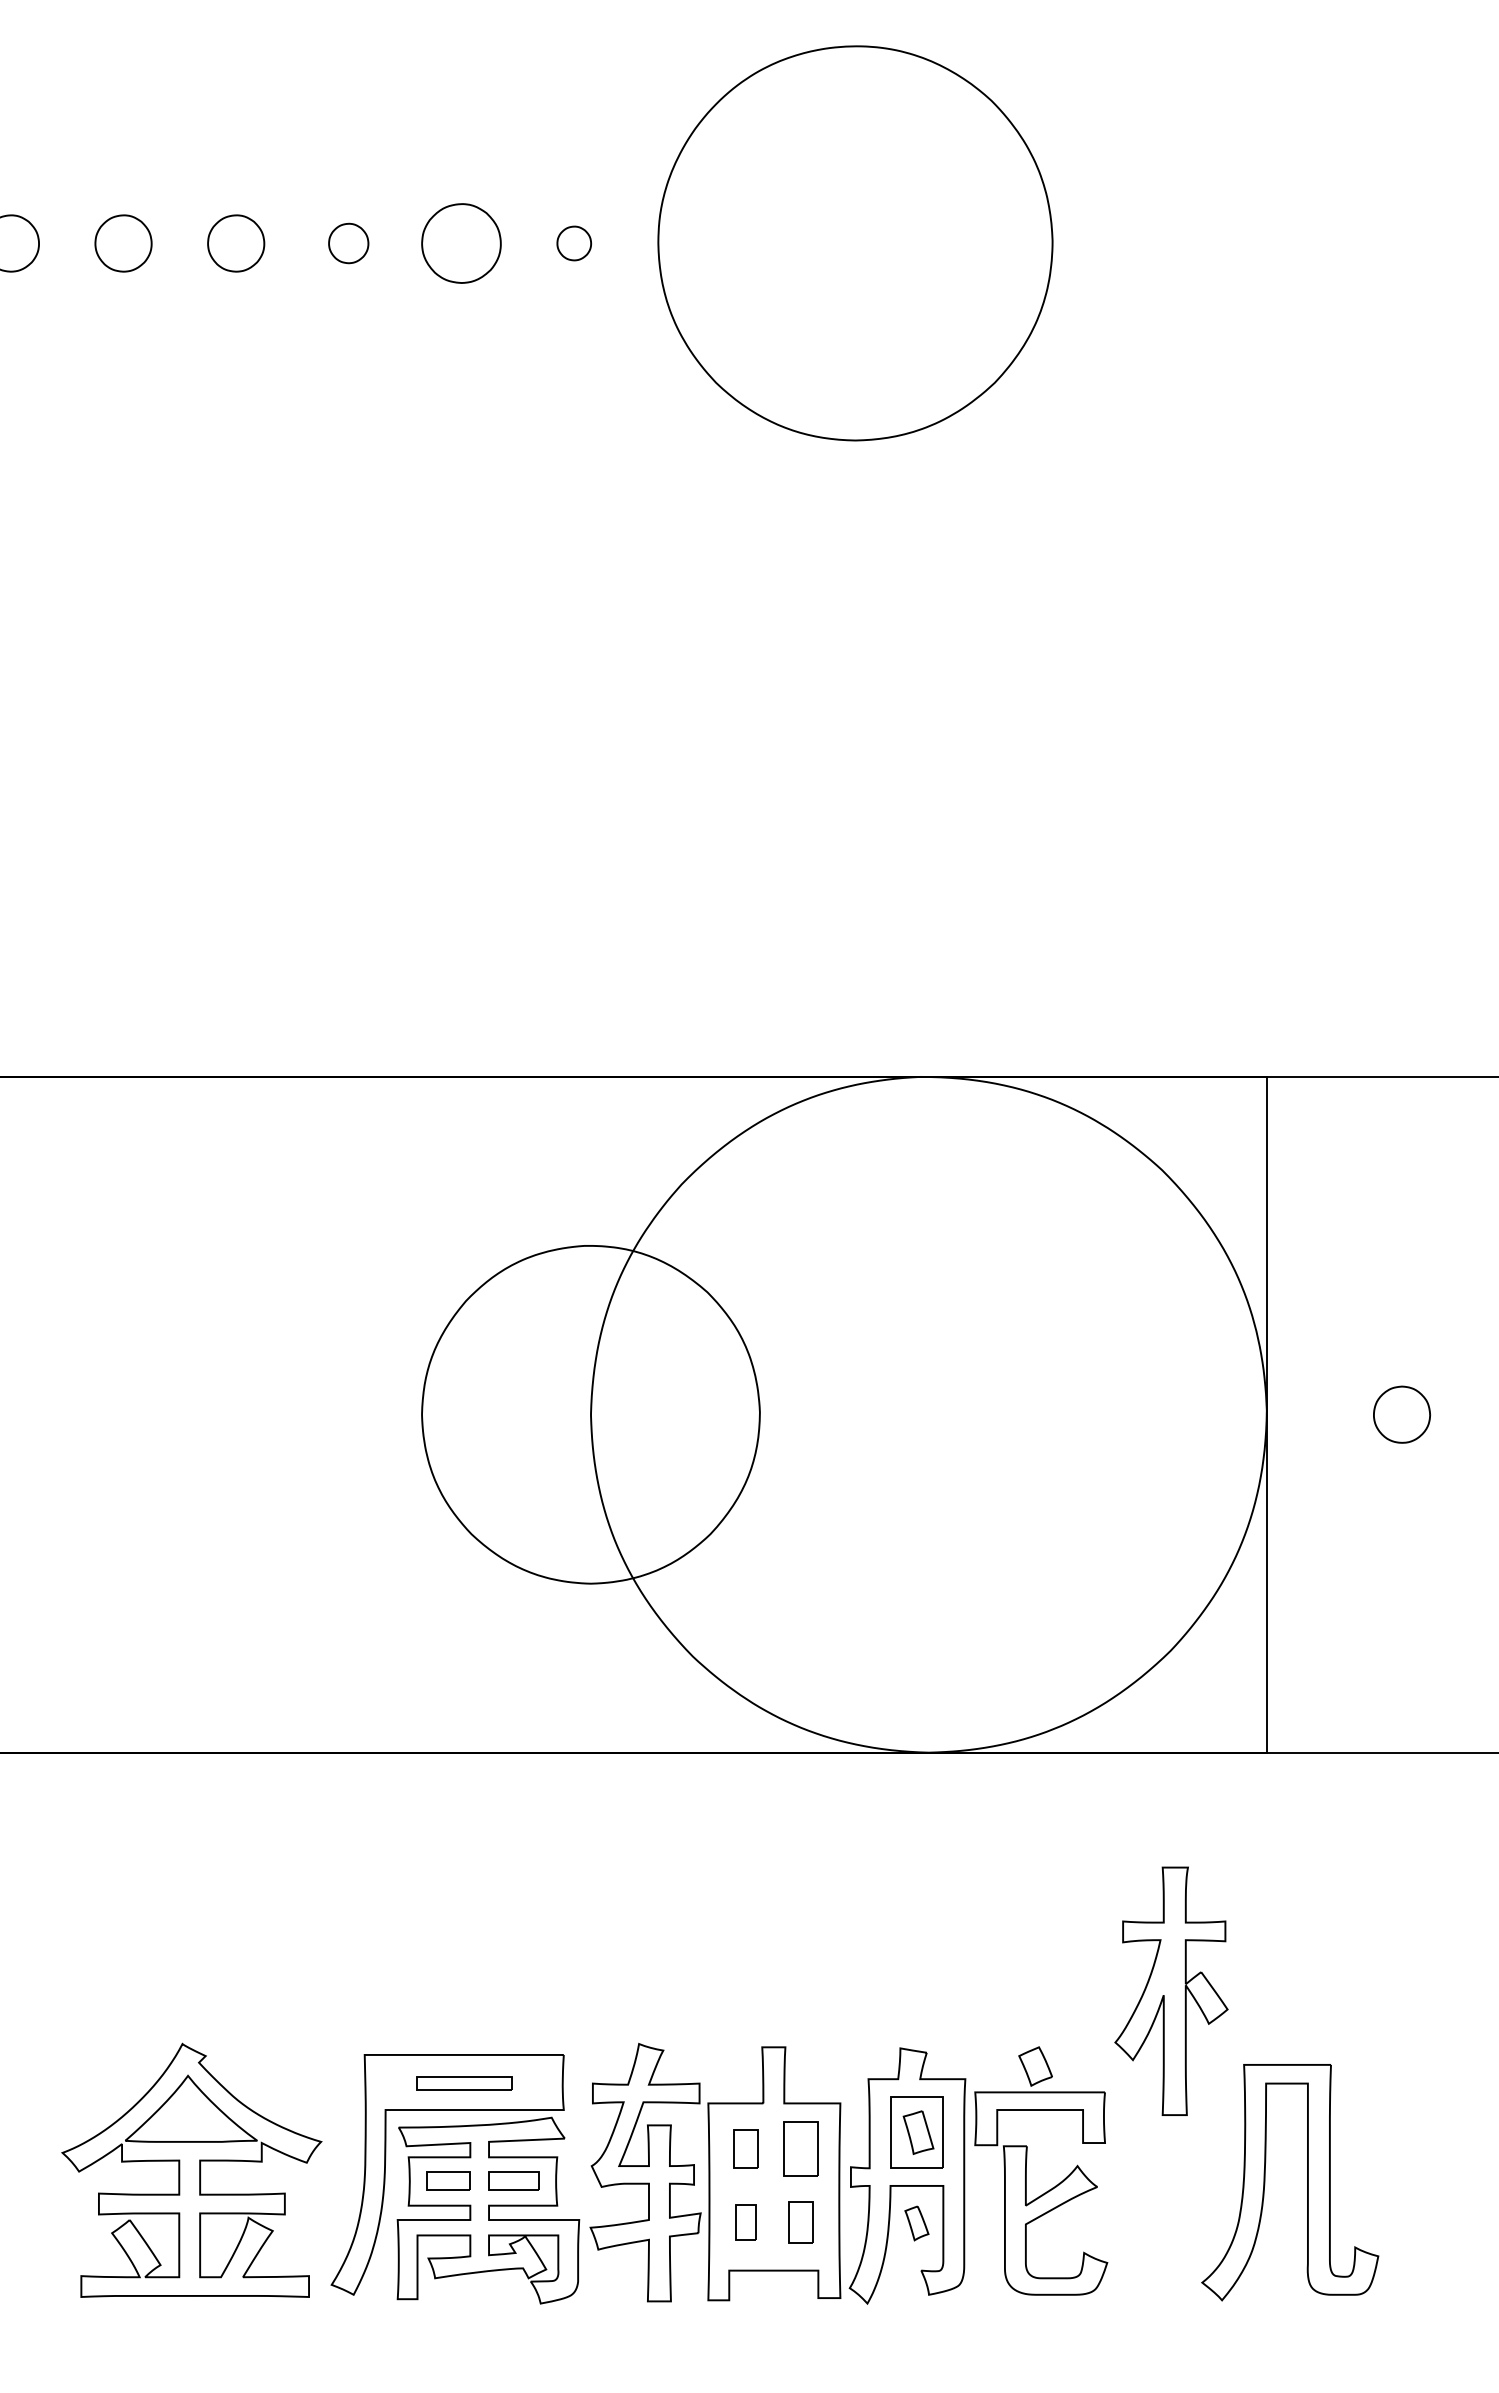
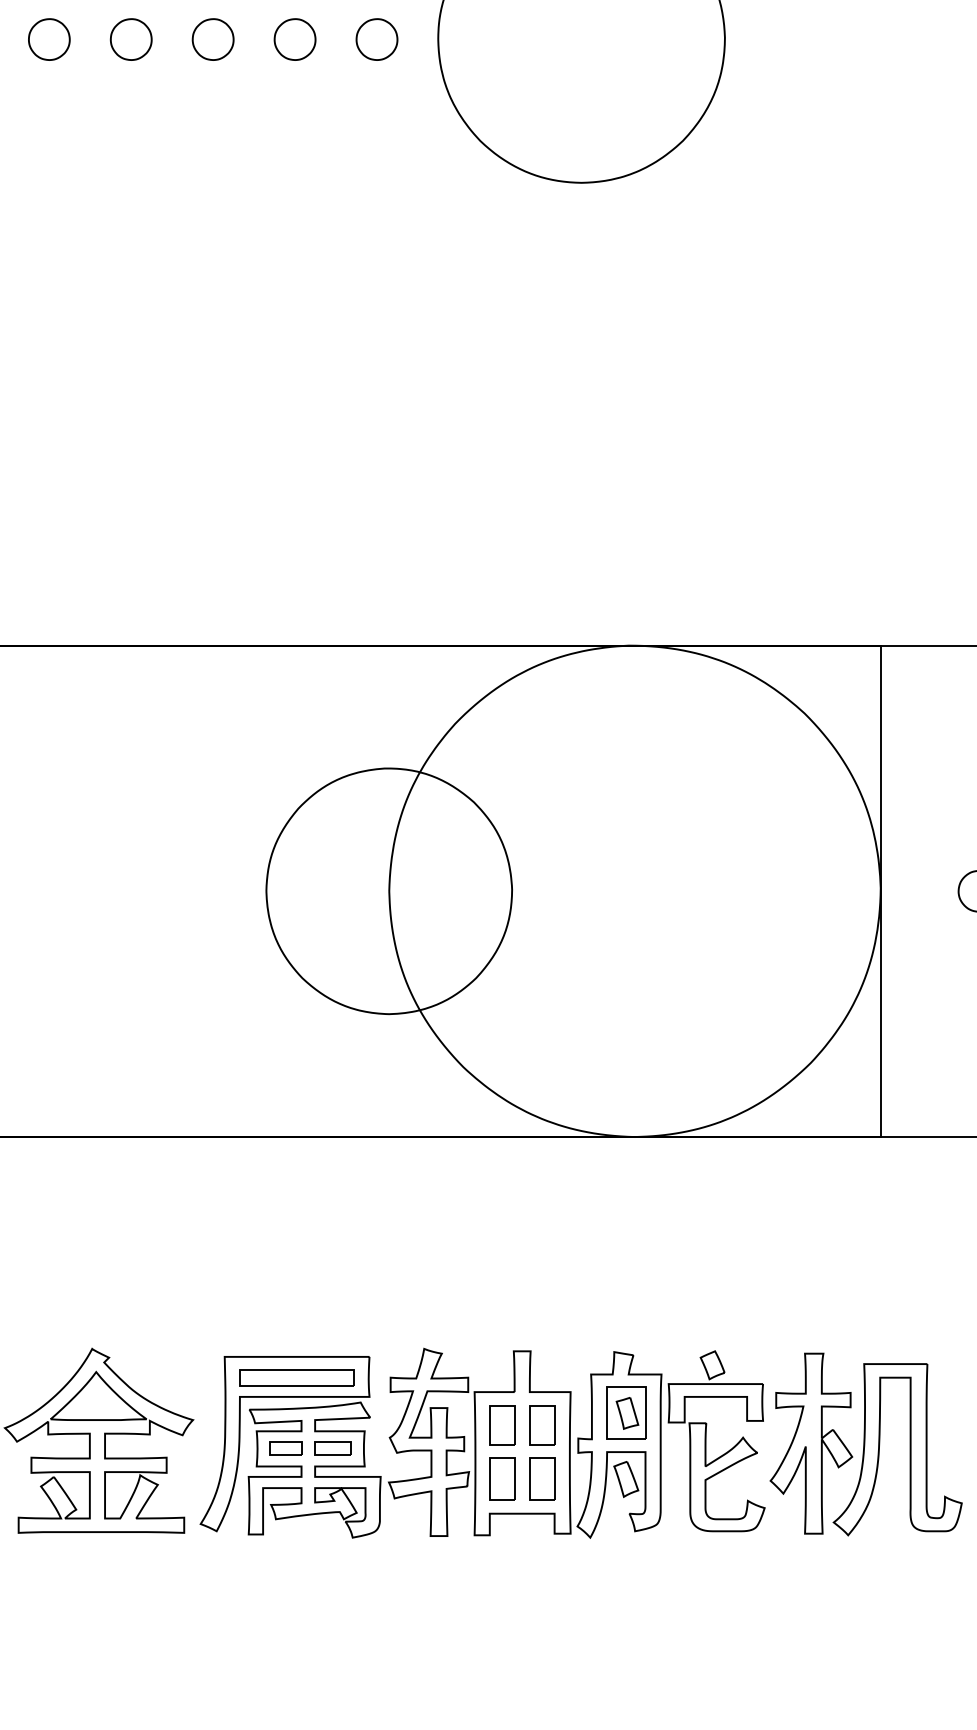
part: (348, 243) -> (212, 39), size x1.43
part: (461, 243) -> (295, 39), size x0.71
part: (574, 243) -> (377, 39), size x1.67
part: (1171, 1990) -> (811, 1443), moved
part: (464, 2083) -> (297, 1377), size x1.67
part: (745, 2148) -> (501, 1424), size x1.43
part: (745, 2222) -> (501, 1478), size x1.67
part: (800, 2222) -> (541, 1478), size x1.43
part: (916, 2223) -> (625, 1479), size x1.43

